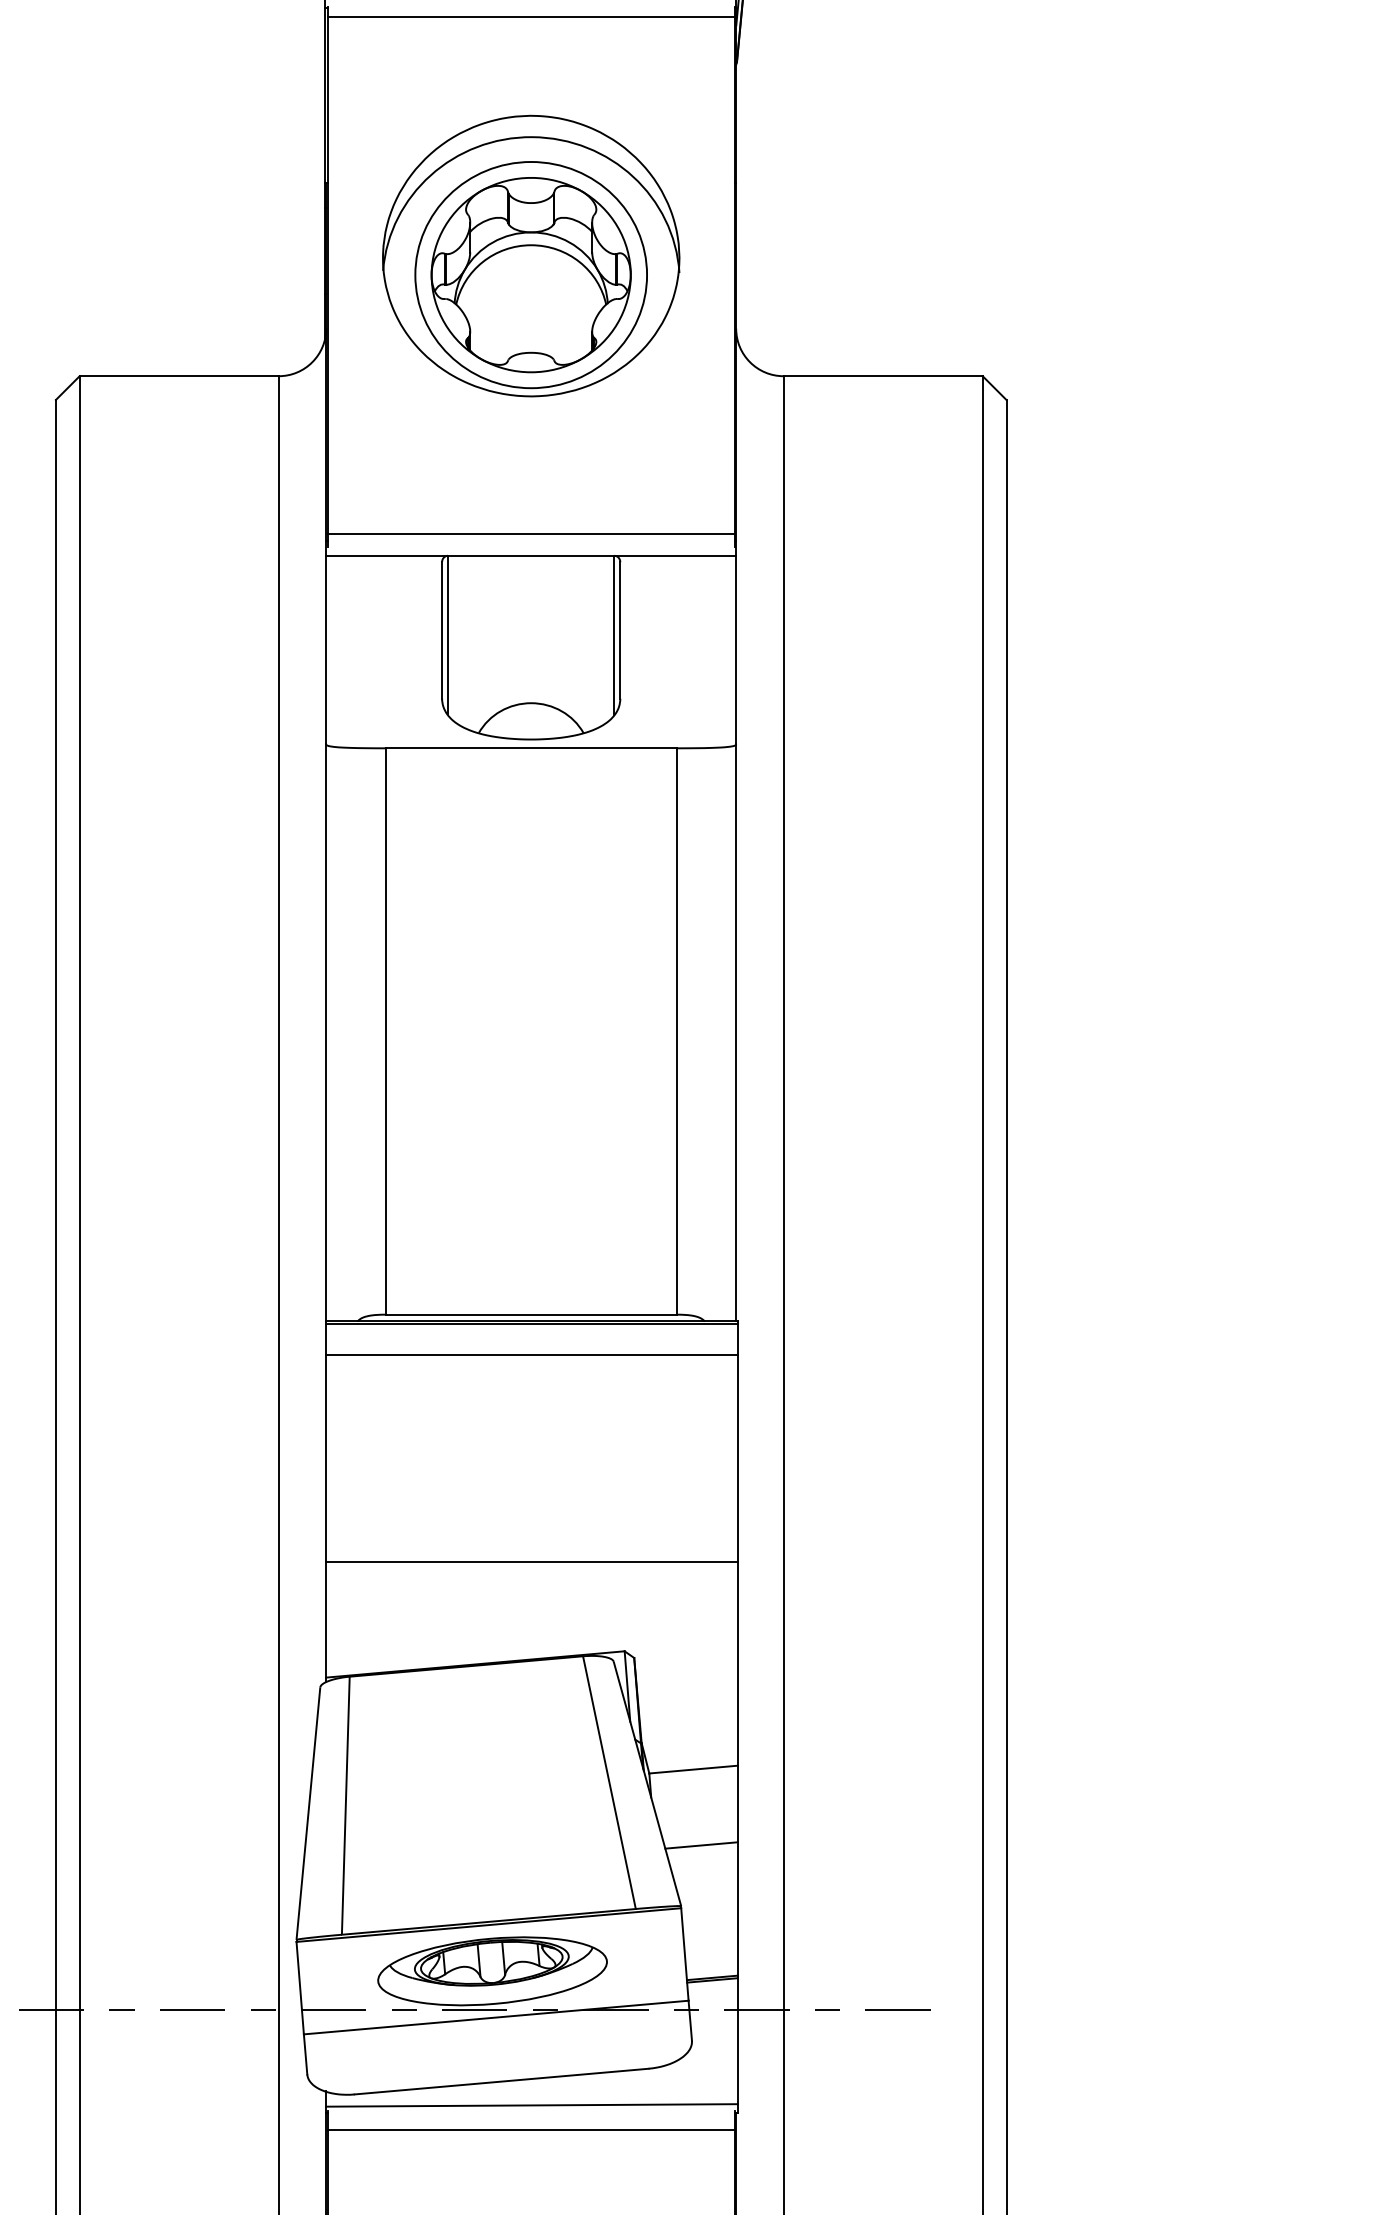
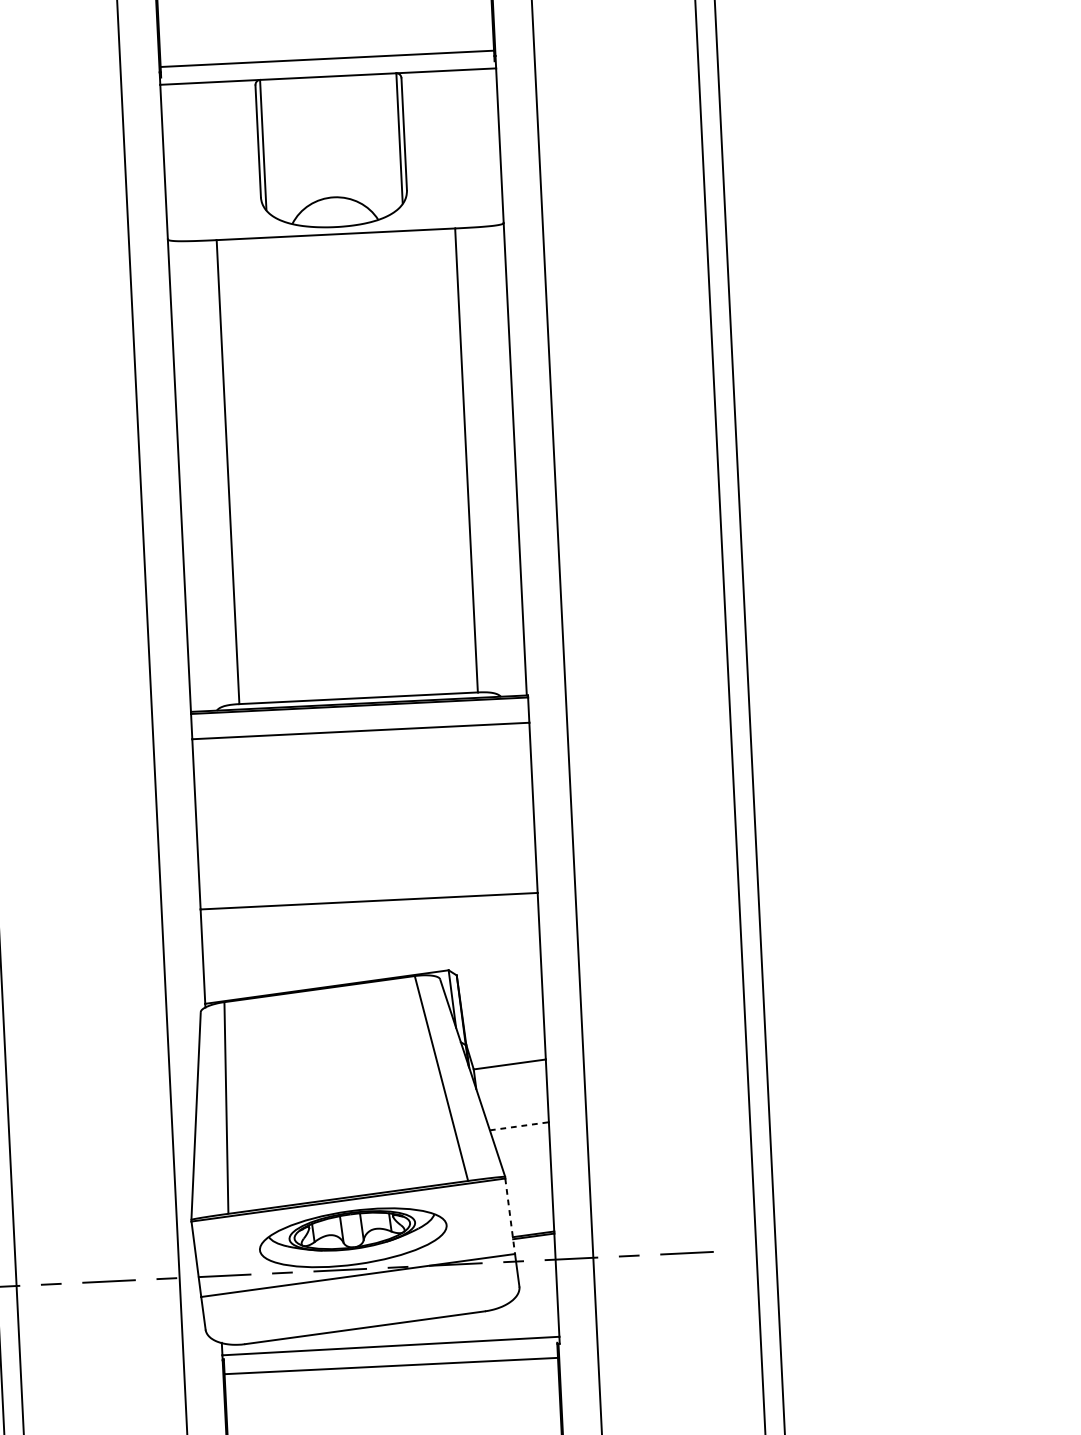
line: (702, 1845) -> (520, 1126), solid -> dashed
line: (684, 1954) -> (509, 1216), solid -> dashed

